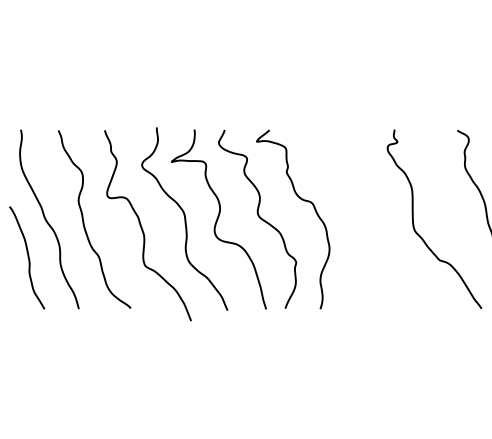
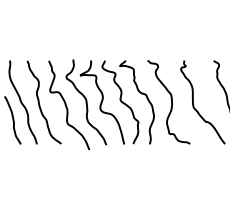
curve: (366, 219) -> (171, 102), added

